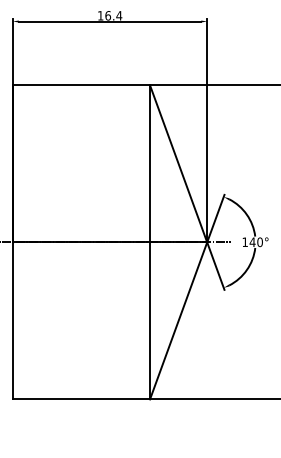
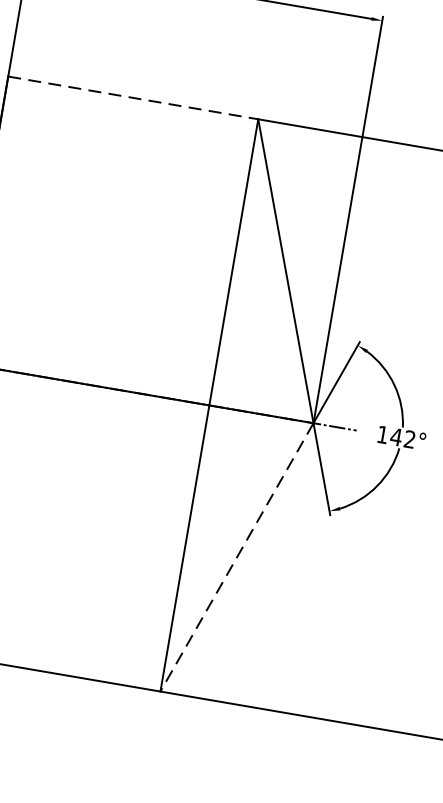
line: (81, 85) -> (133, 98), solid -> dashed
text: (259, 242) -> (408, 439), 140° -> 142°
line: (178, 320) -> (236, 556), solid -> dashed

